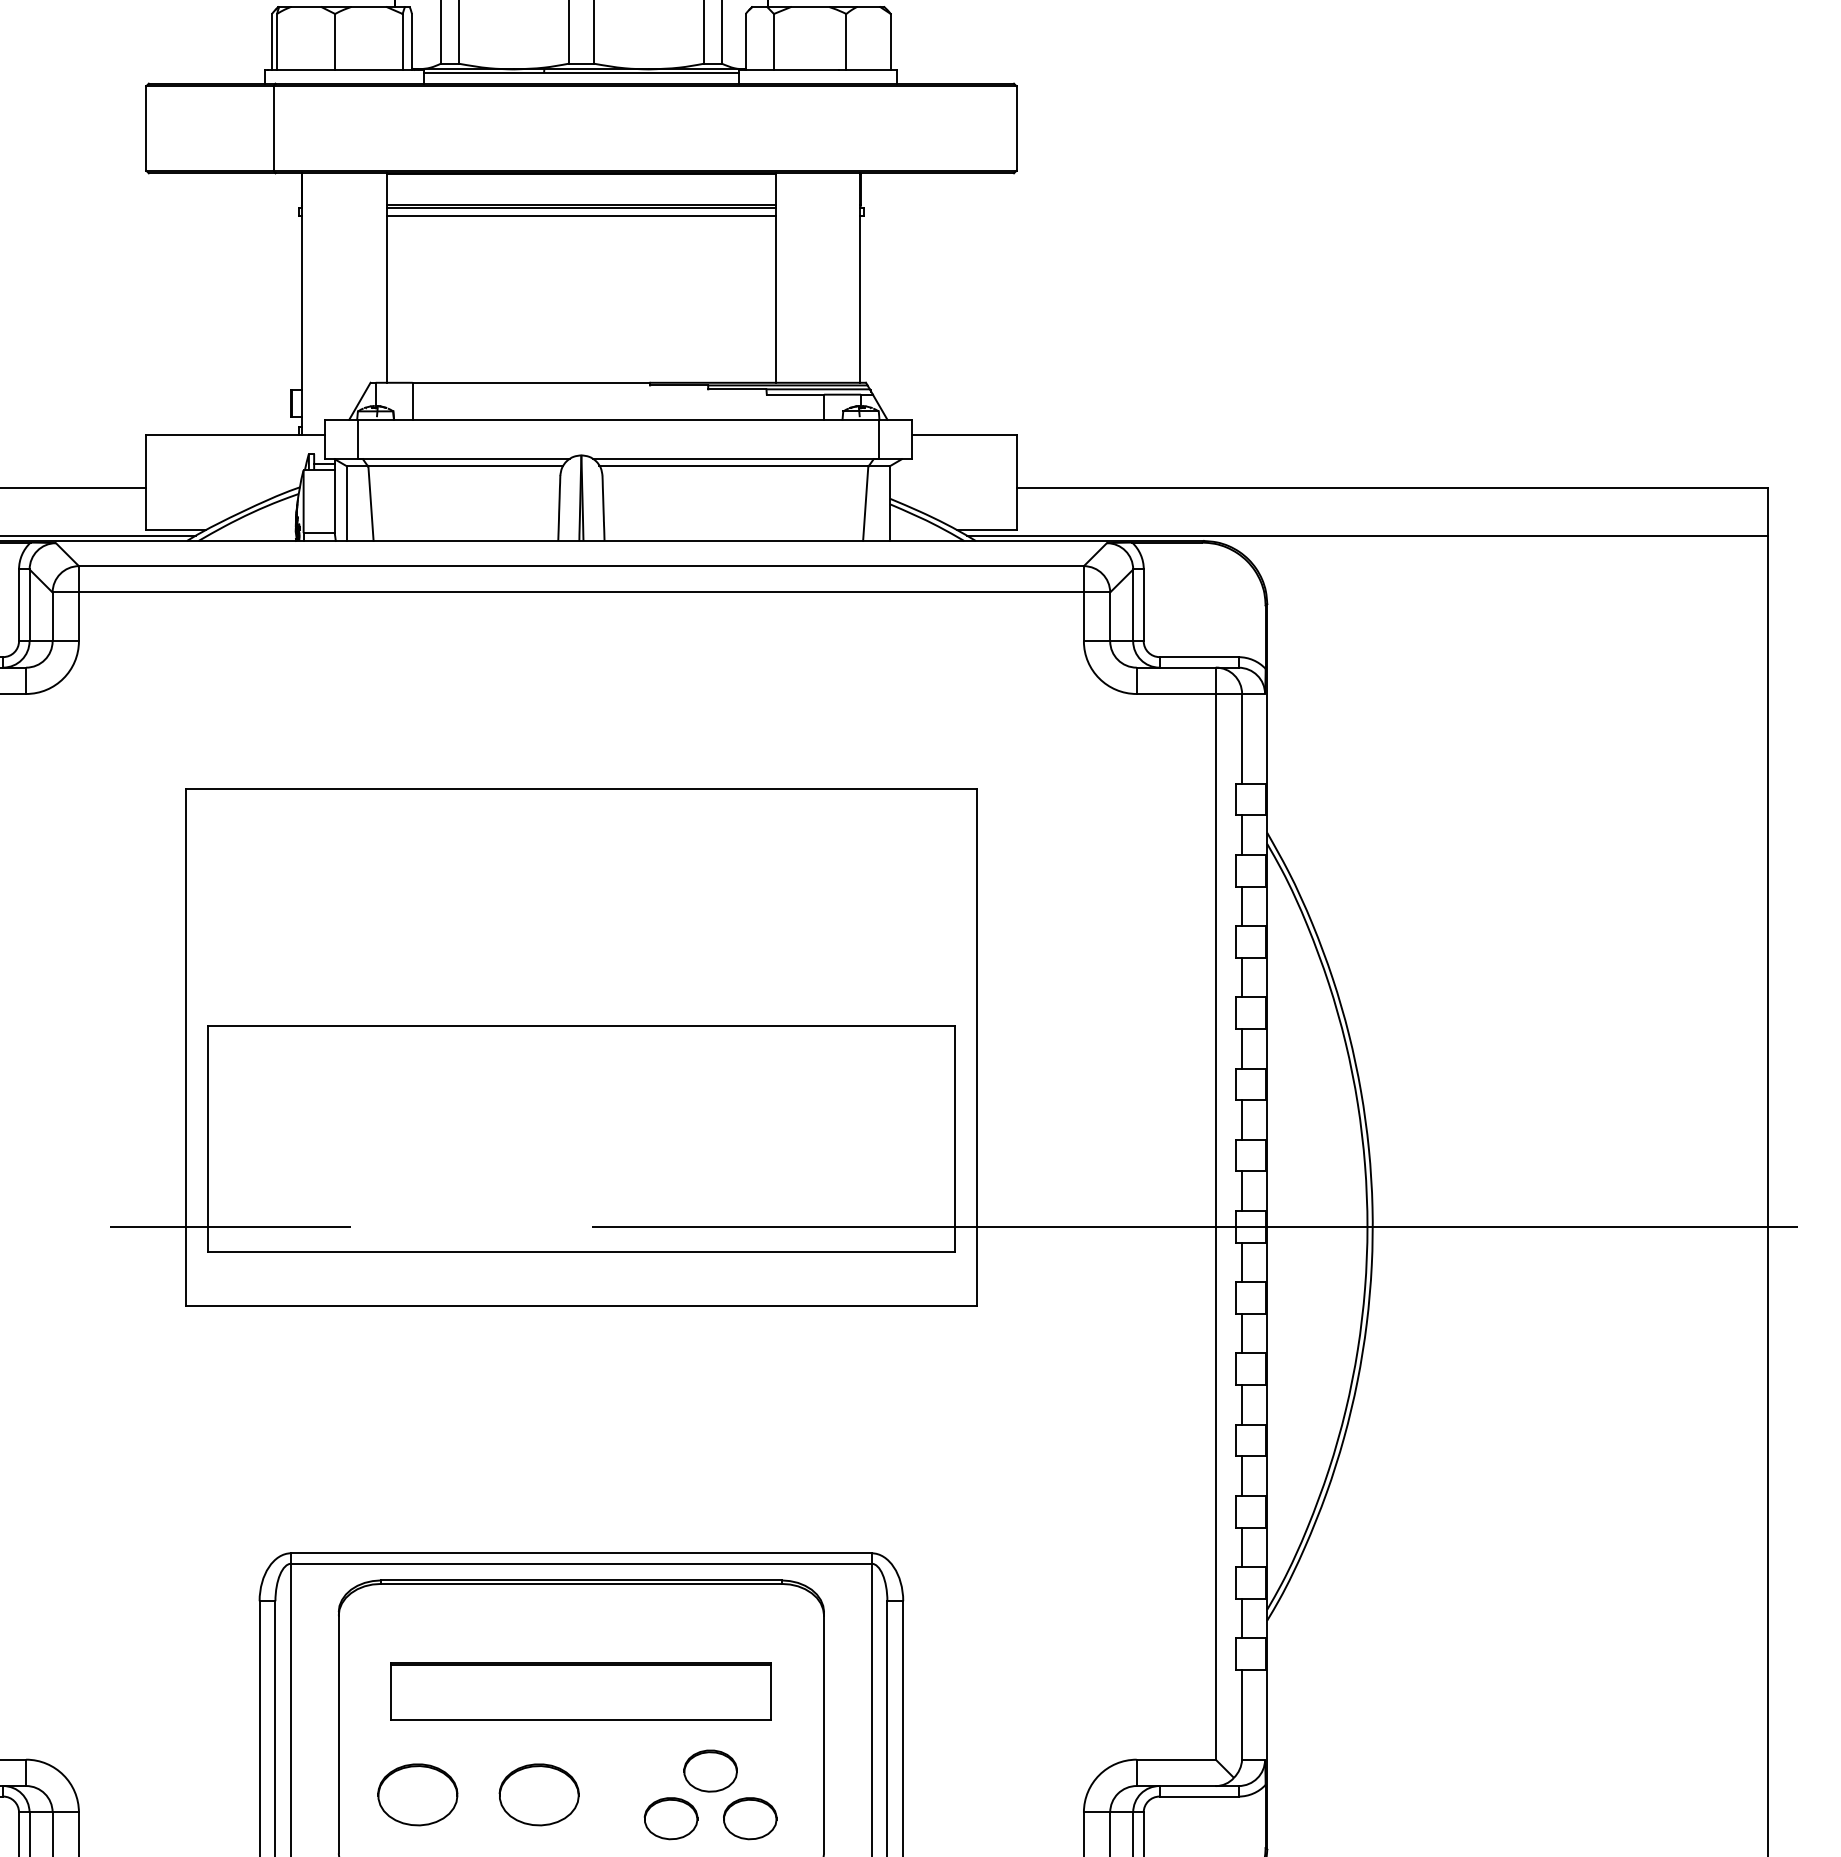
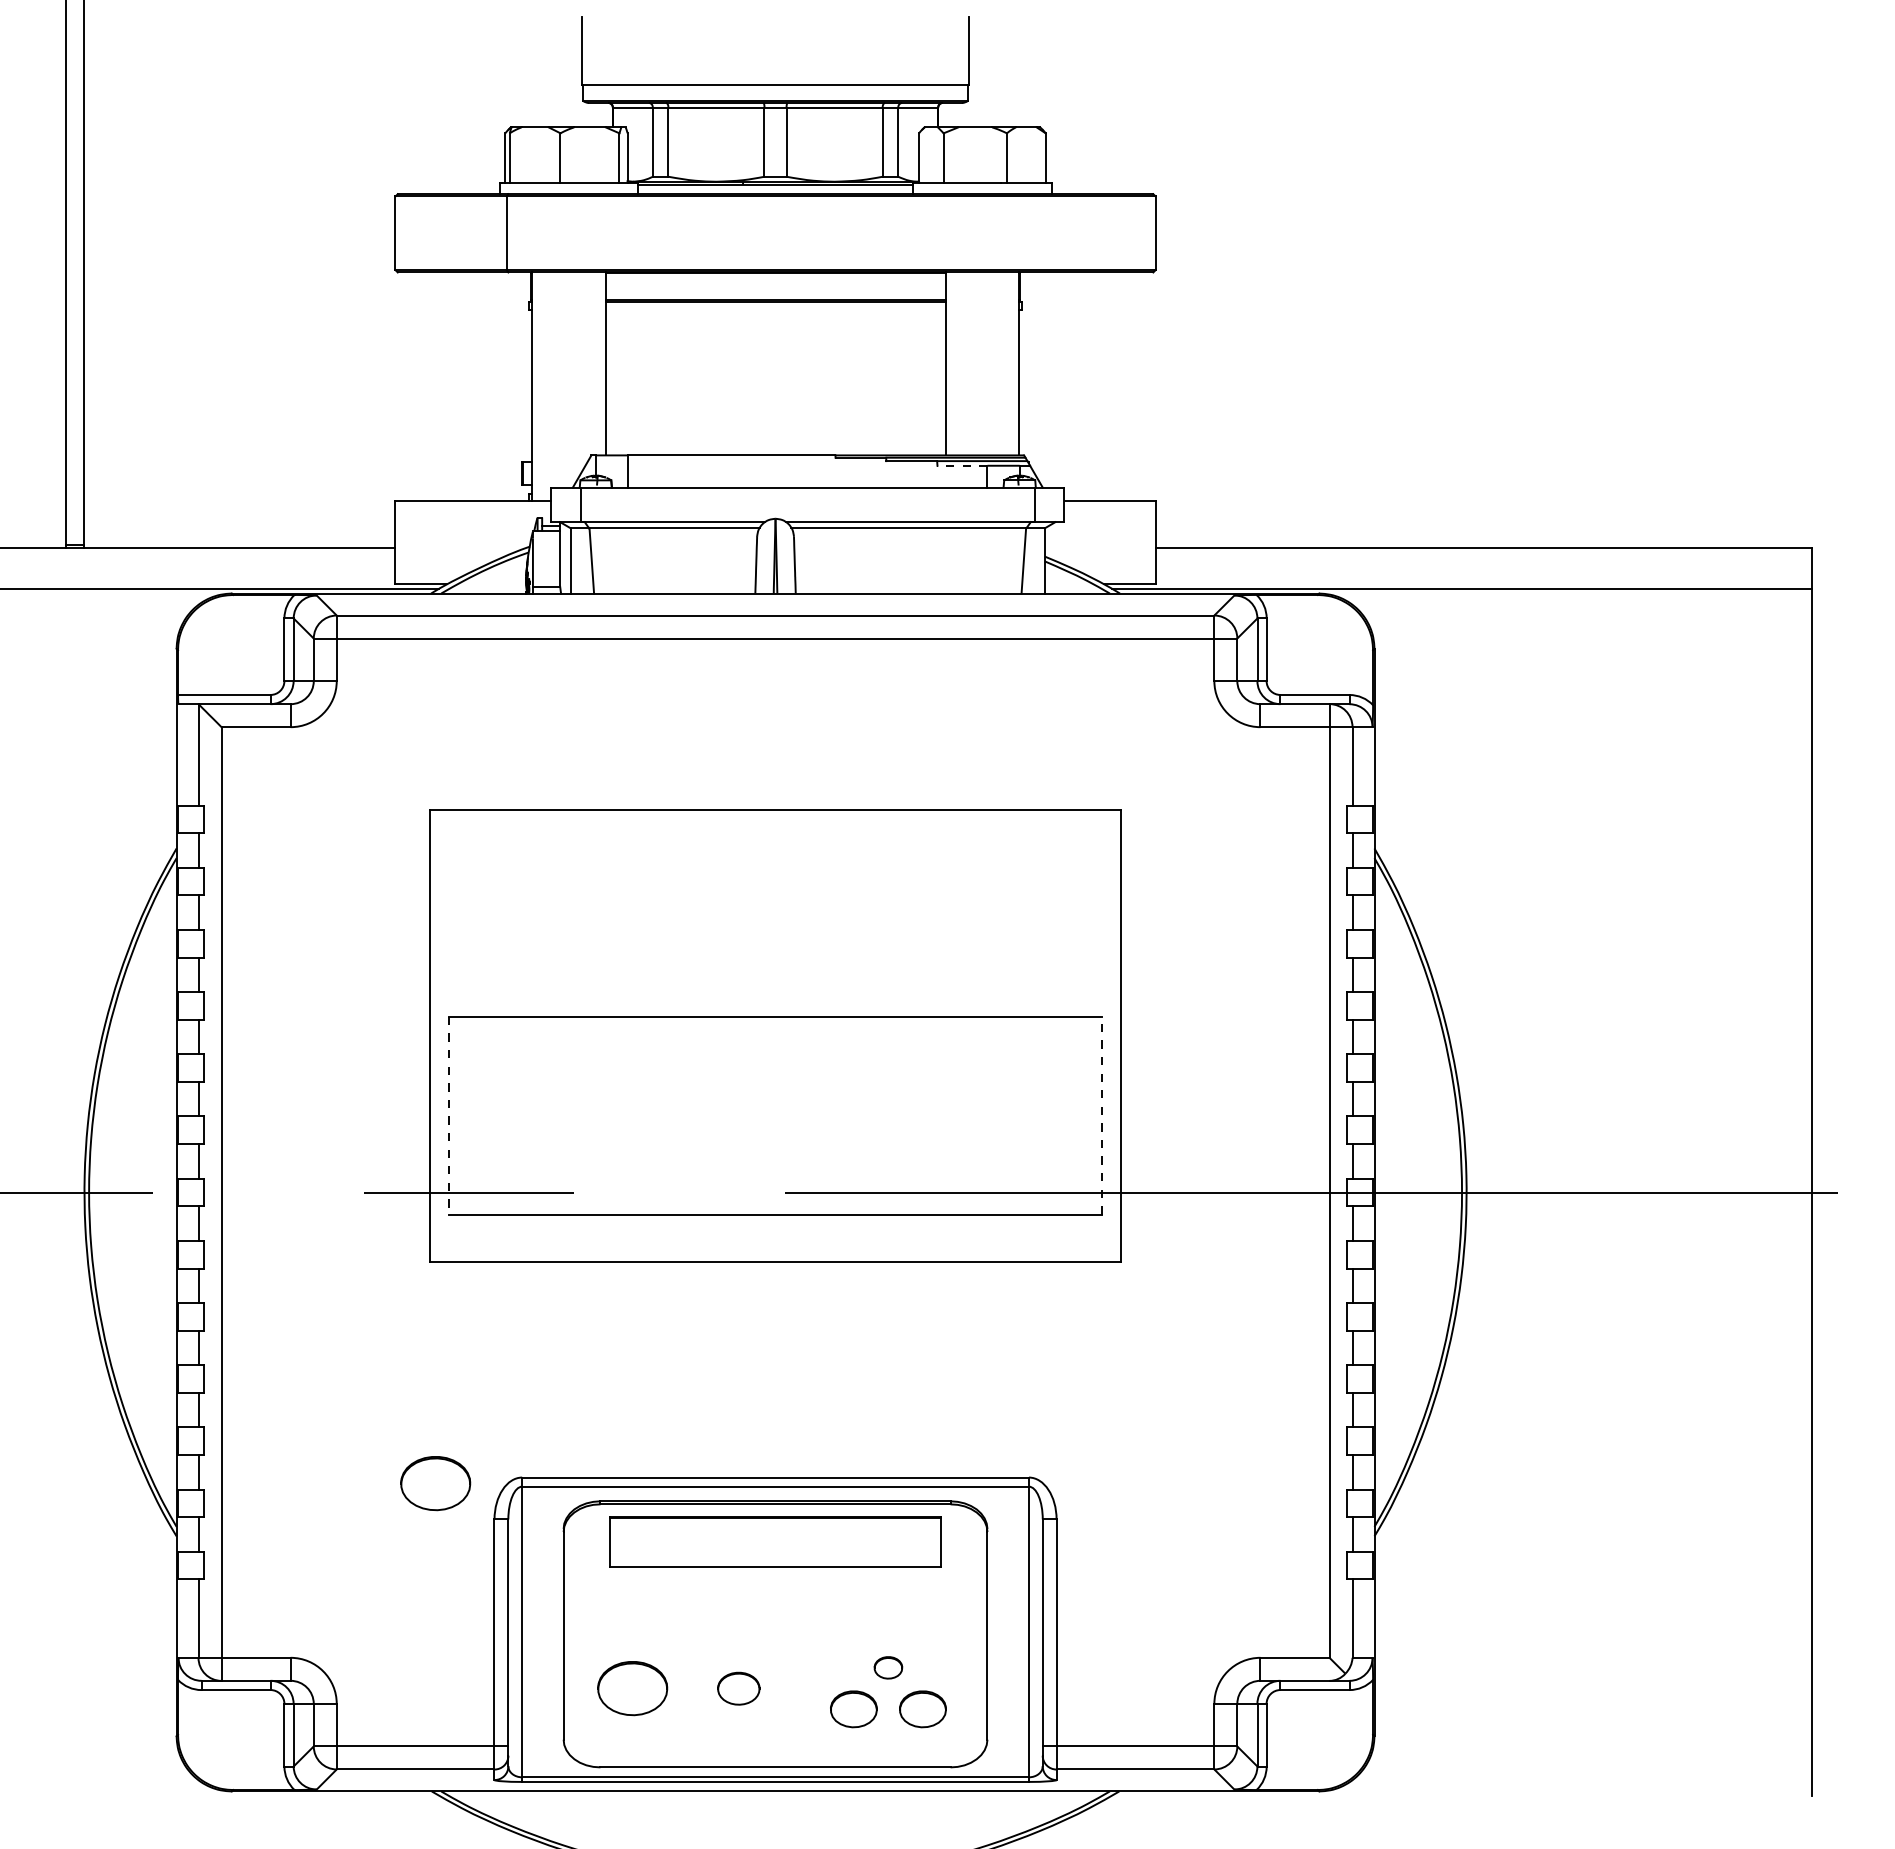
line: (581, 215) -> (775, 309), removed
line: (794, 394) -> (961, 465), solid -> dashed
line: (208, 1138) -> (449, 1115), solid -> dashed
line: (955, 1138) -> (1102, 1115), solid -> dashed
part: (192, 1560) -> (435, 1483), added
part: (581, 1691) -> (775, 1541), moved
part: (710, 1770) -> (888, 1667), size x0.6
part: (538, 1794) -> (738, 1688), size x0.6

